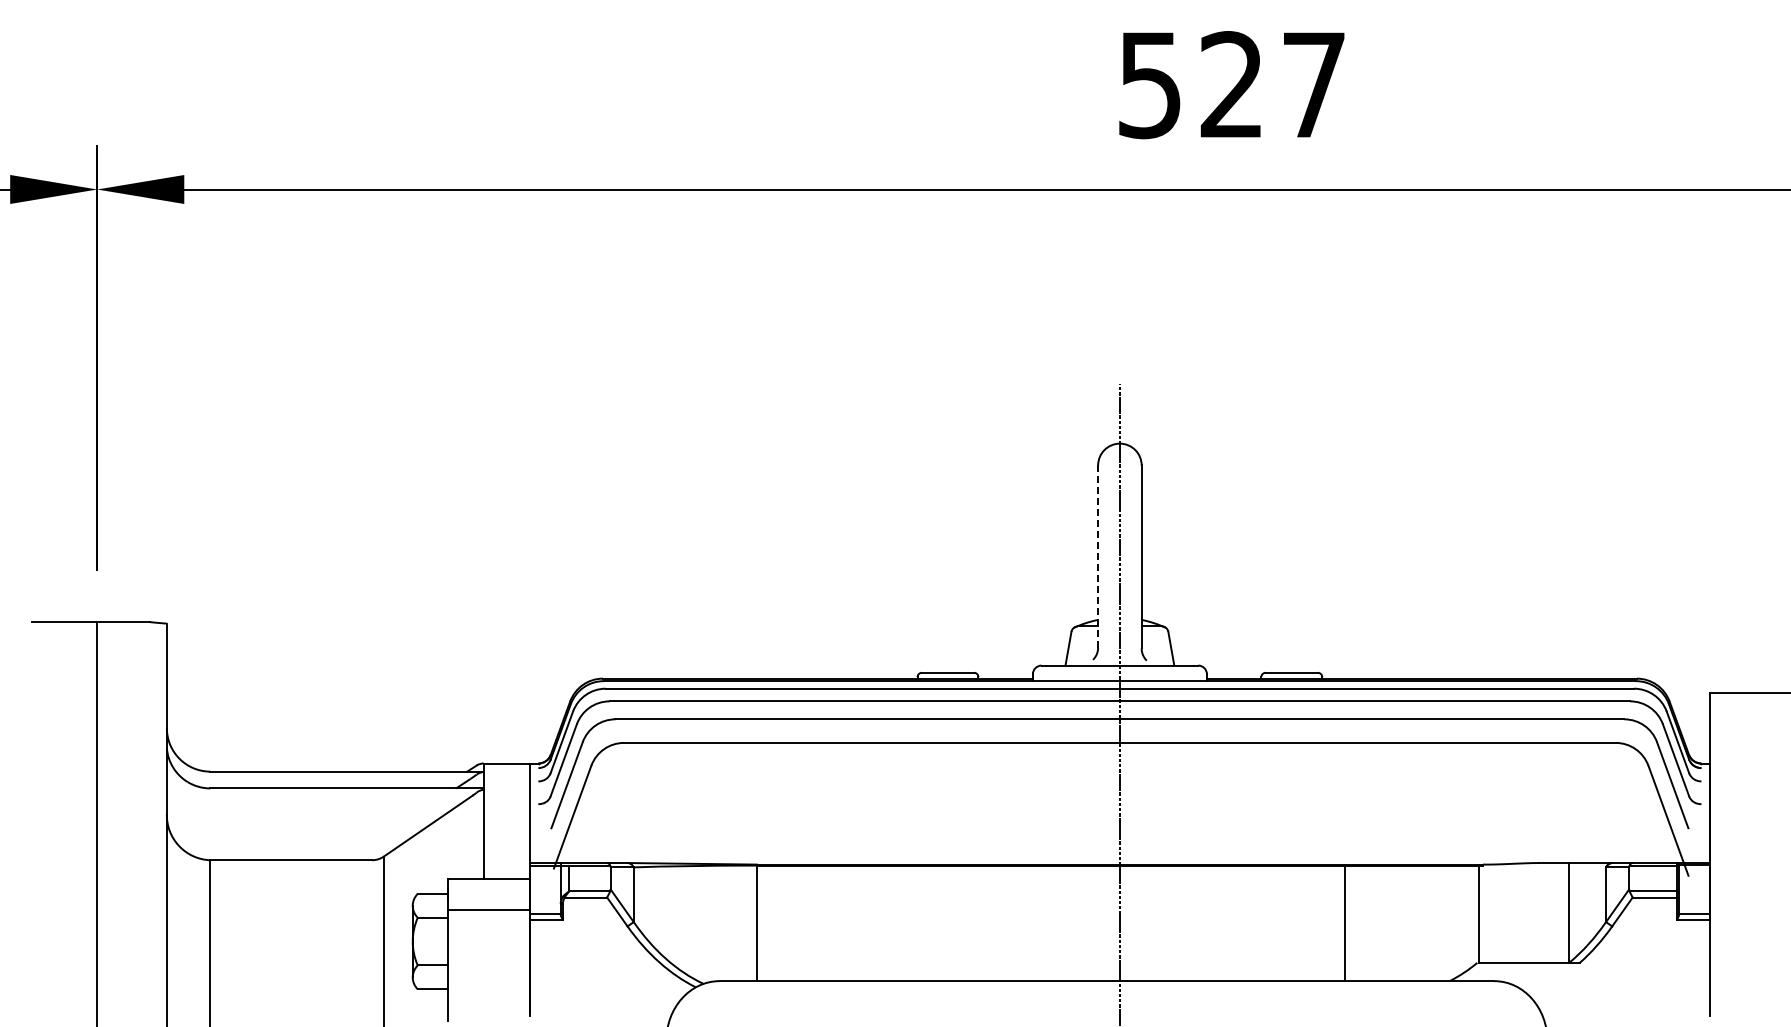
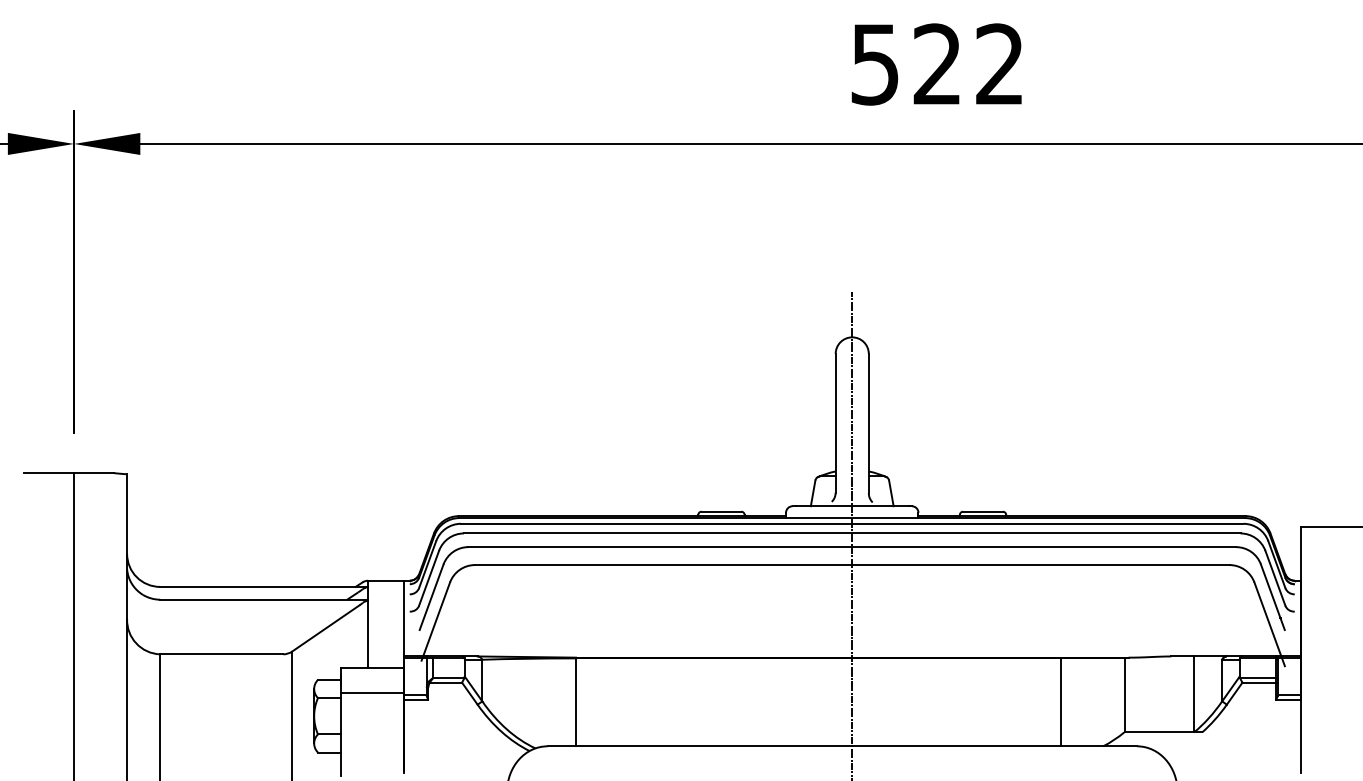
text: (1313, 84) -> (999, 64), 527 -> 522
line: (1098, 556) -> (835, 423), dashed -> solid
line: (1344, 922) -> (1061, 701), moved

